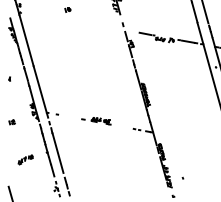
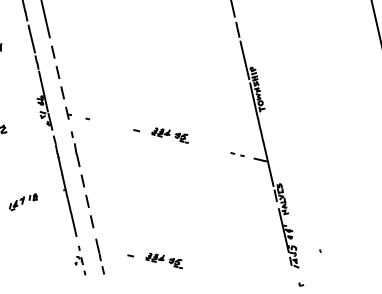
line: (40, 92) -> (57, 75), solid -> dashed
line: (58, 153) -> (86, 192), solid -> dashed
part: (96, 187) -> (155, 260), added

